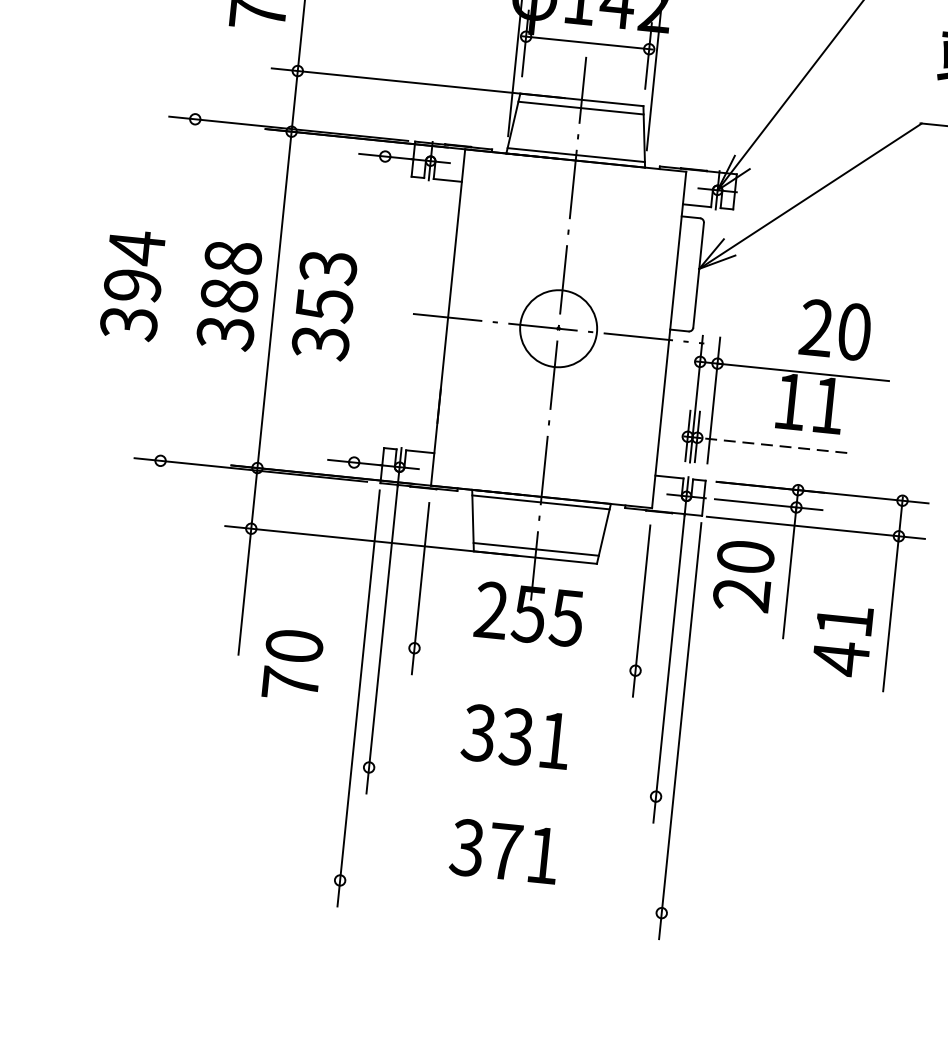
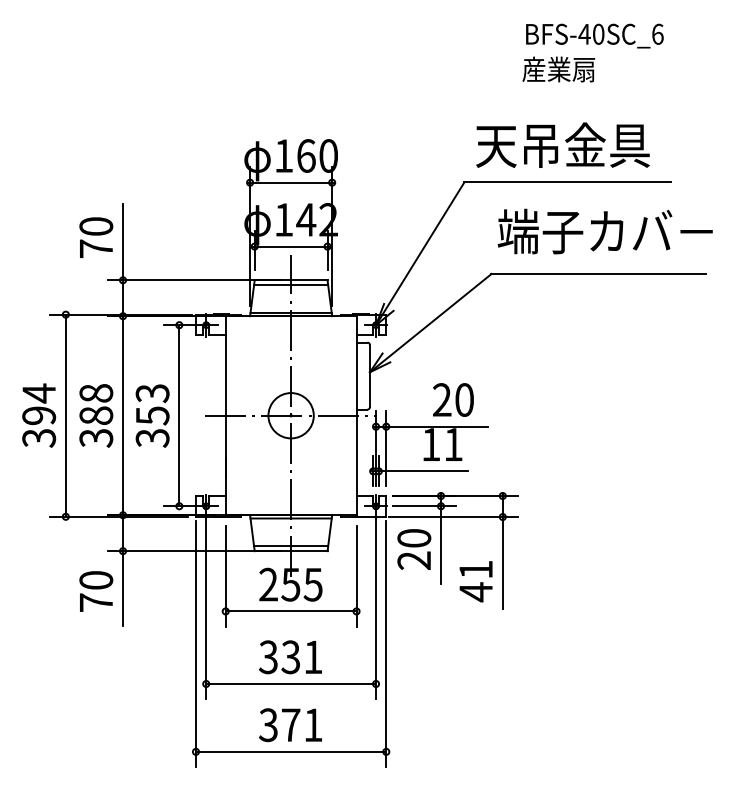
line: (177, 289) -> (65, 415), added
line: (370, 309) -> (179, 415), added
line: (771, 445) -> (422, 471), dashed -> solid
line: (523, 659) -> (290, 611), added
text: (292, 665) -> (96, 591), moved
line: (513, 781) -> (291, 683), added
line: (501, 896) -> (291, 751), added

